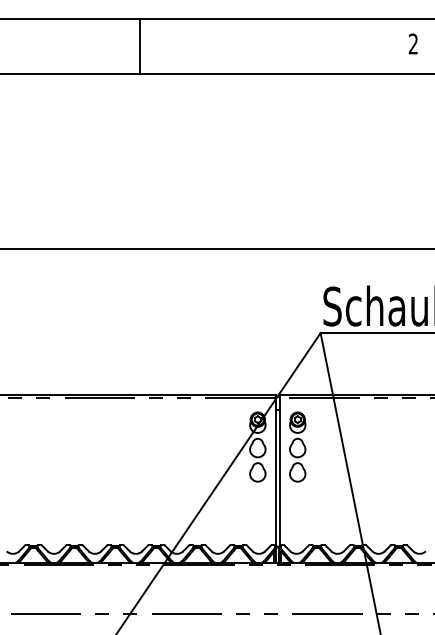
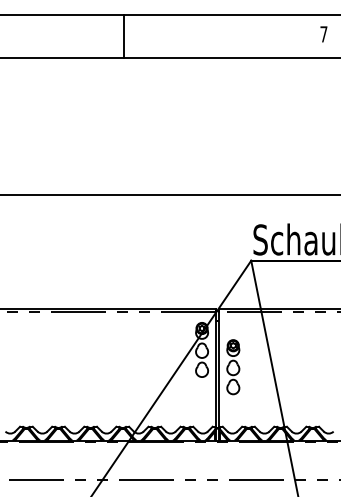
text: (412, 43) -> (323, 33), 2 -> 7
line: (139, 46) -> (124, 36), moved
part: (297, 446) -> (233, 366), moved

